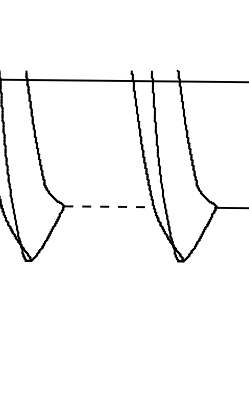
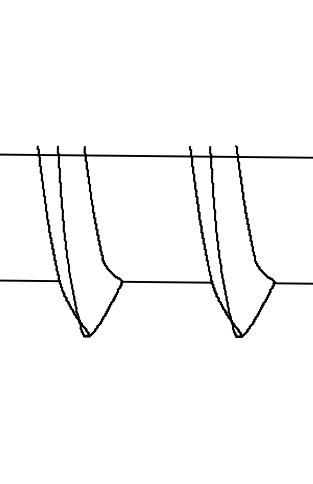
line: (109, 207) -> (167, 282), dashed -> solid

